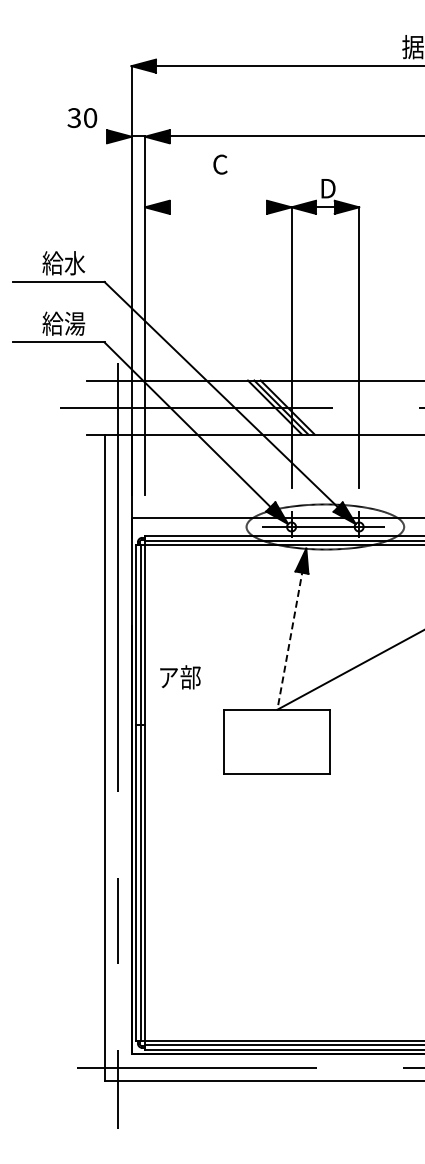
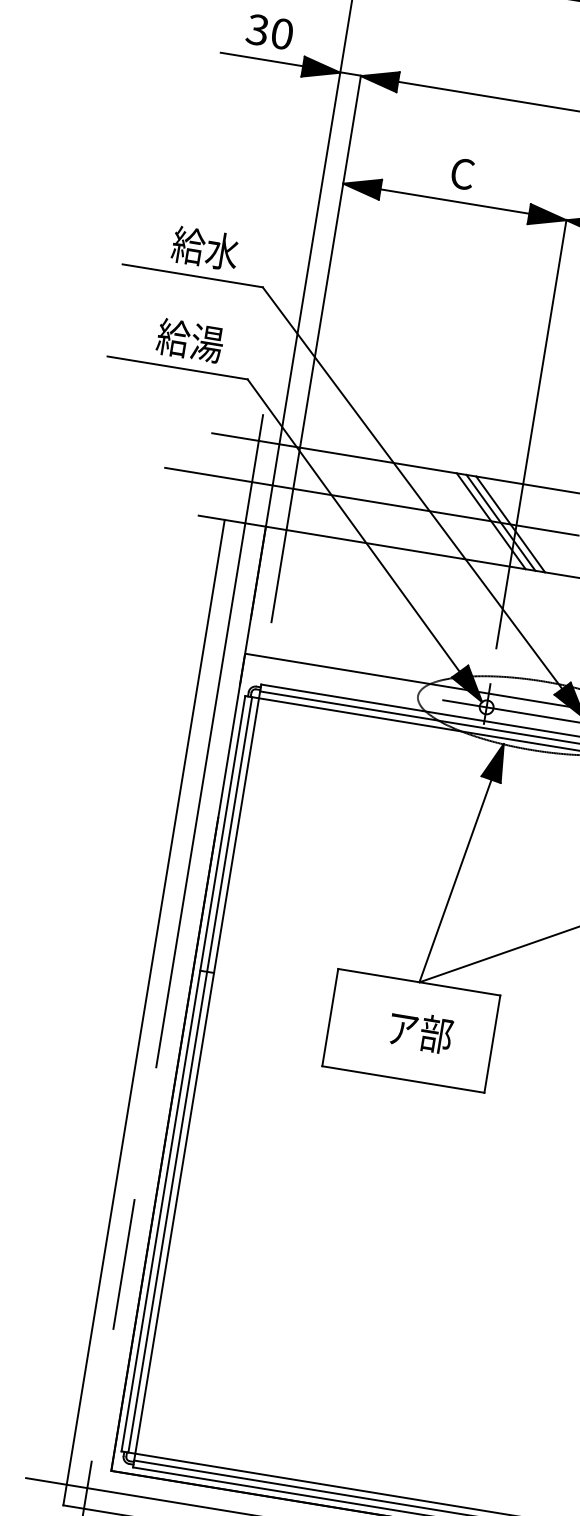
line: (82, 136) -> (265, 60), added
text: (220, 164) -> (462, 173), moved
line: (218, 207) -> (455, 202), added
line: (290, 639) -> (456, 878), dashed -> solid
text: (180, 677) -> (420, 1032), moved

